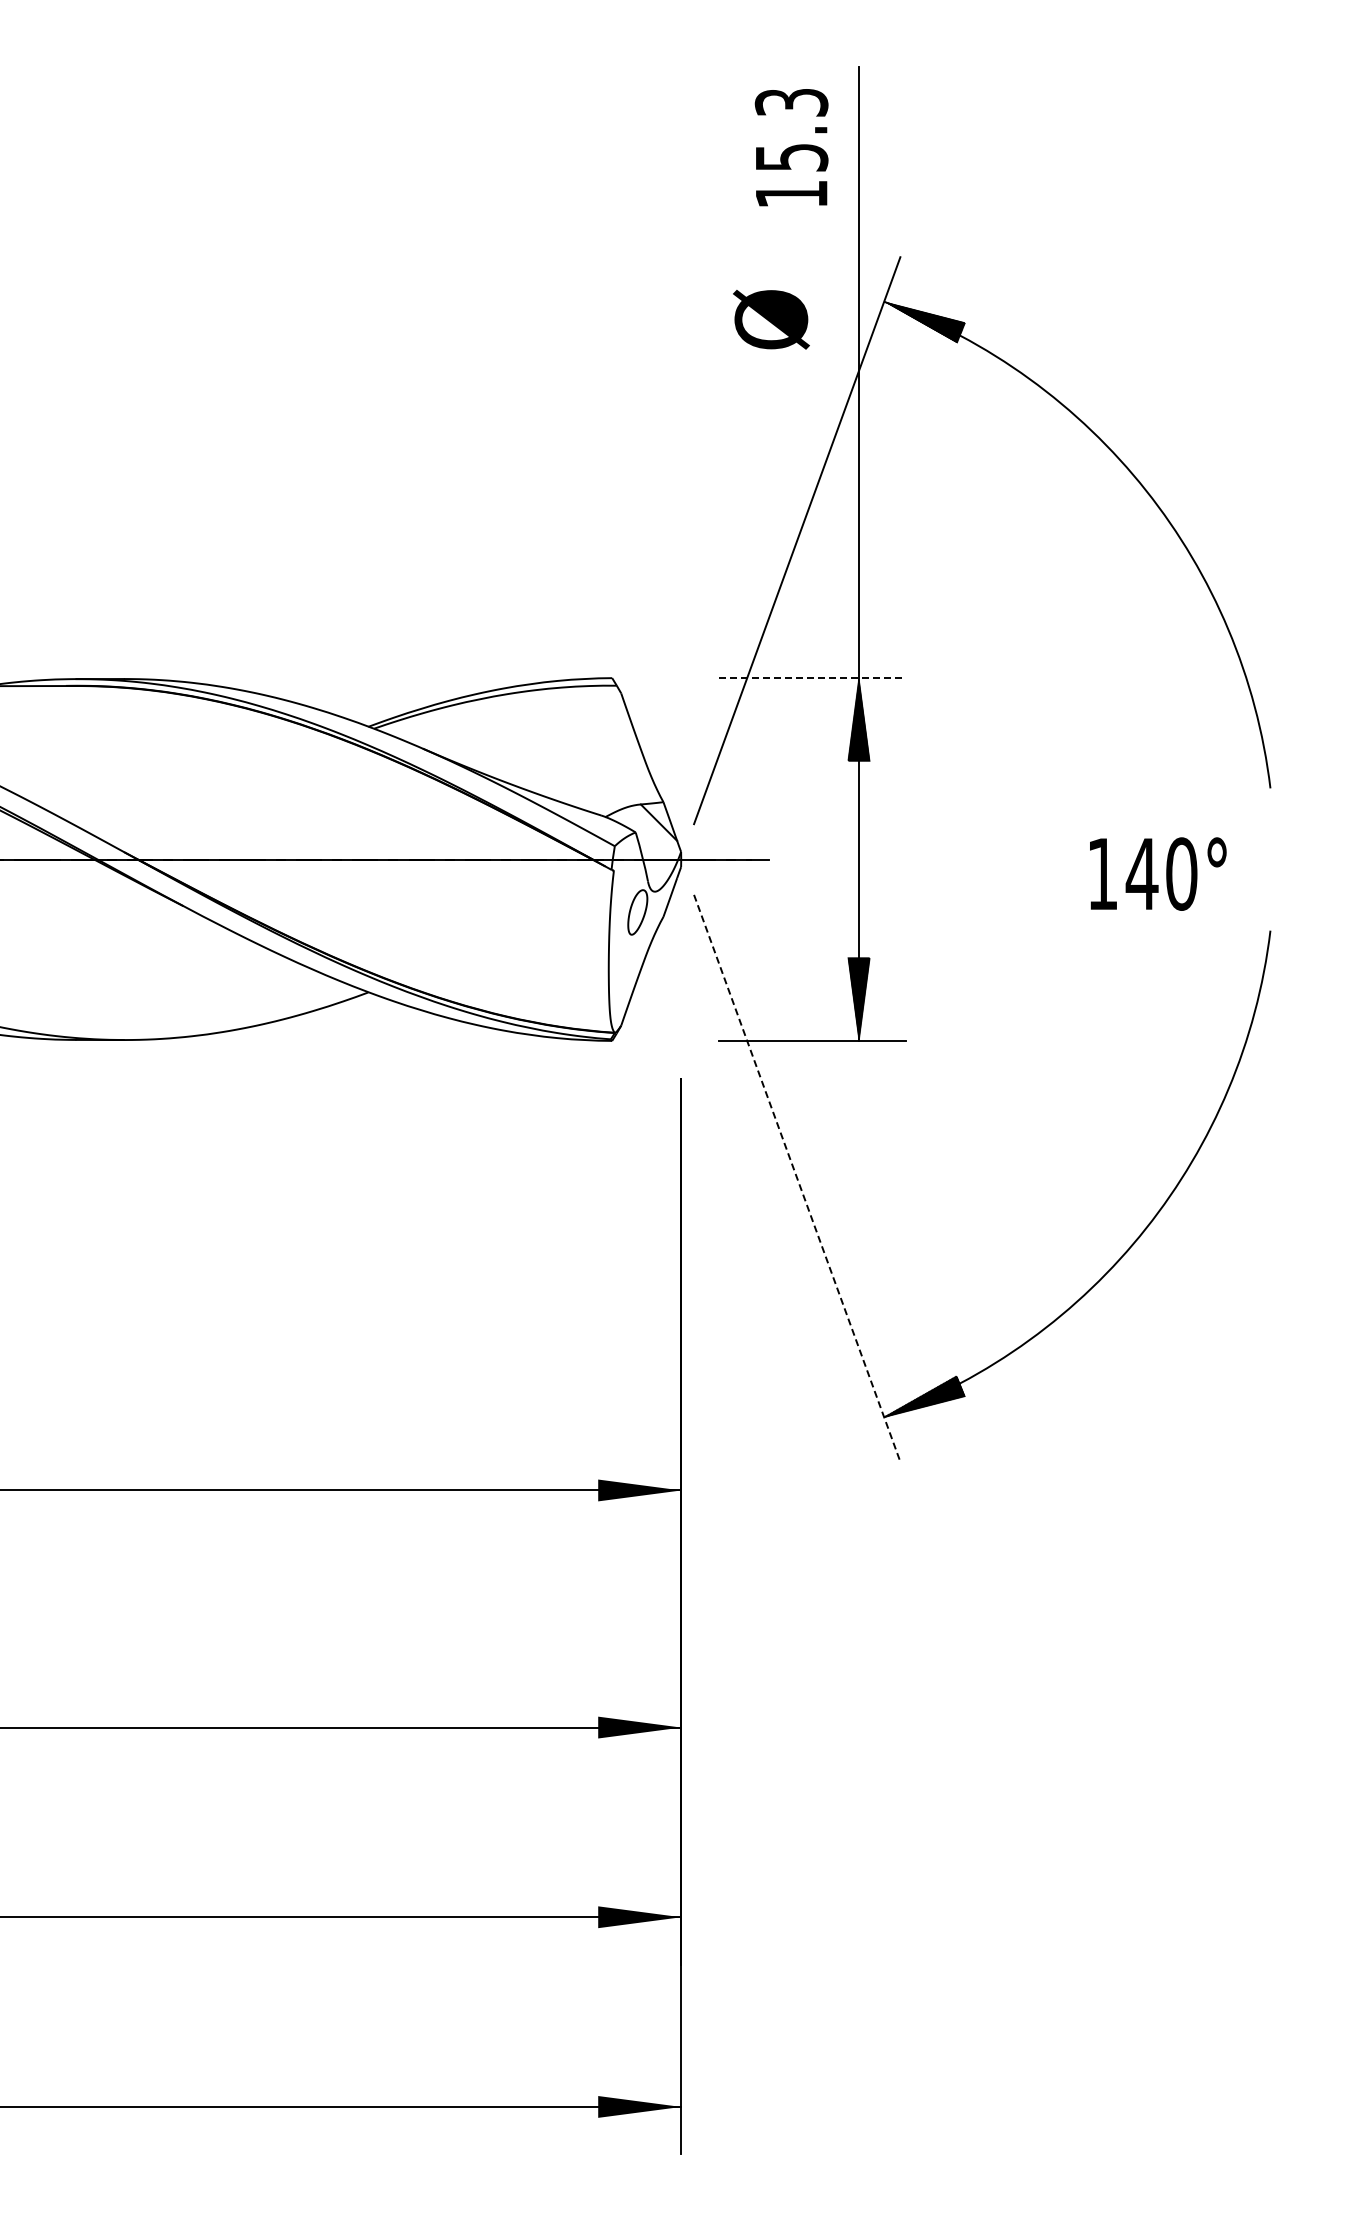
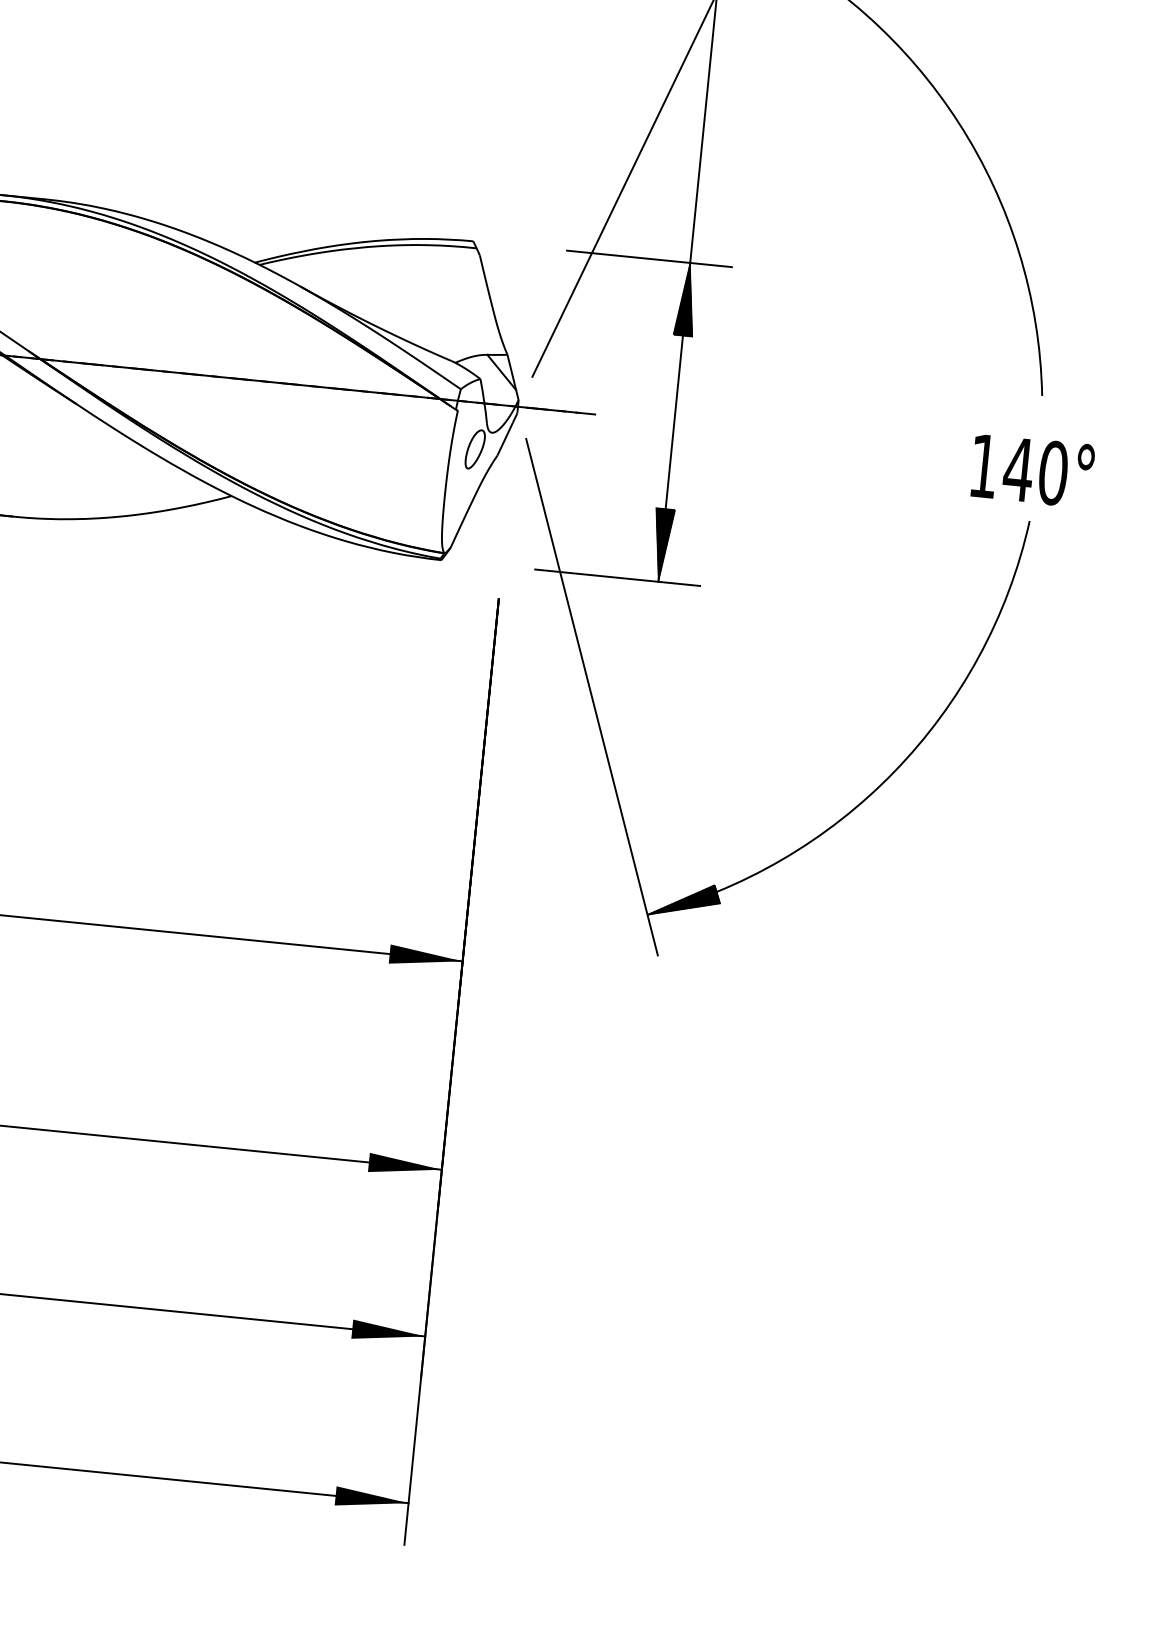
line: (812, 678) -> (649, 259), dashed -> solid
text: (1158, 873) -> (1033, 470), moved
line: (797, 1178) -> (592, 697), dashed -> solid

